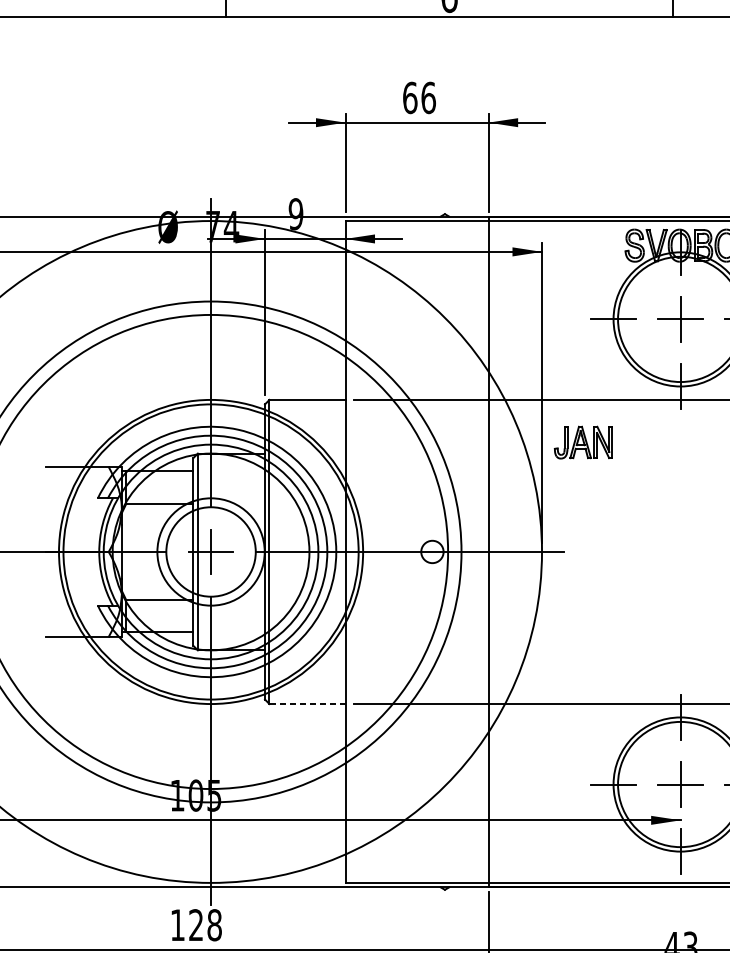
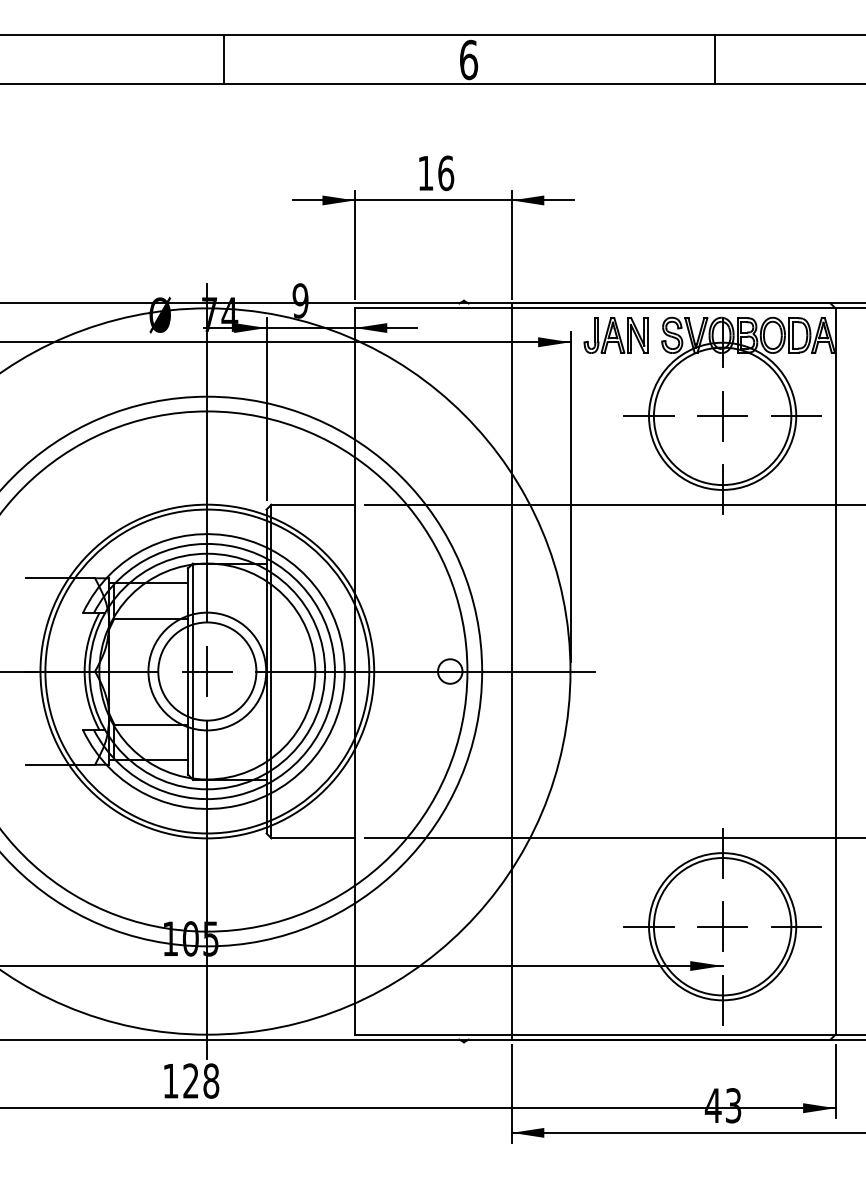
text: (409, 98) -> (425, 173), 66 -> 16
part: (583, 442) -> (615, 335), moved
line: (307, 704) -> (313, 838), dashed -> solid

